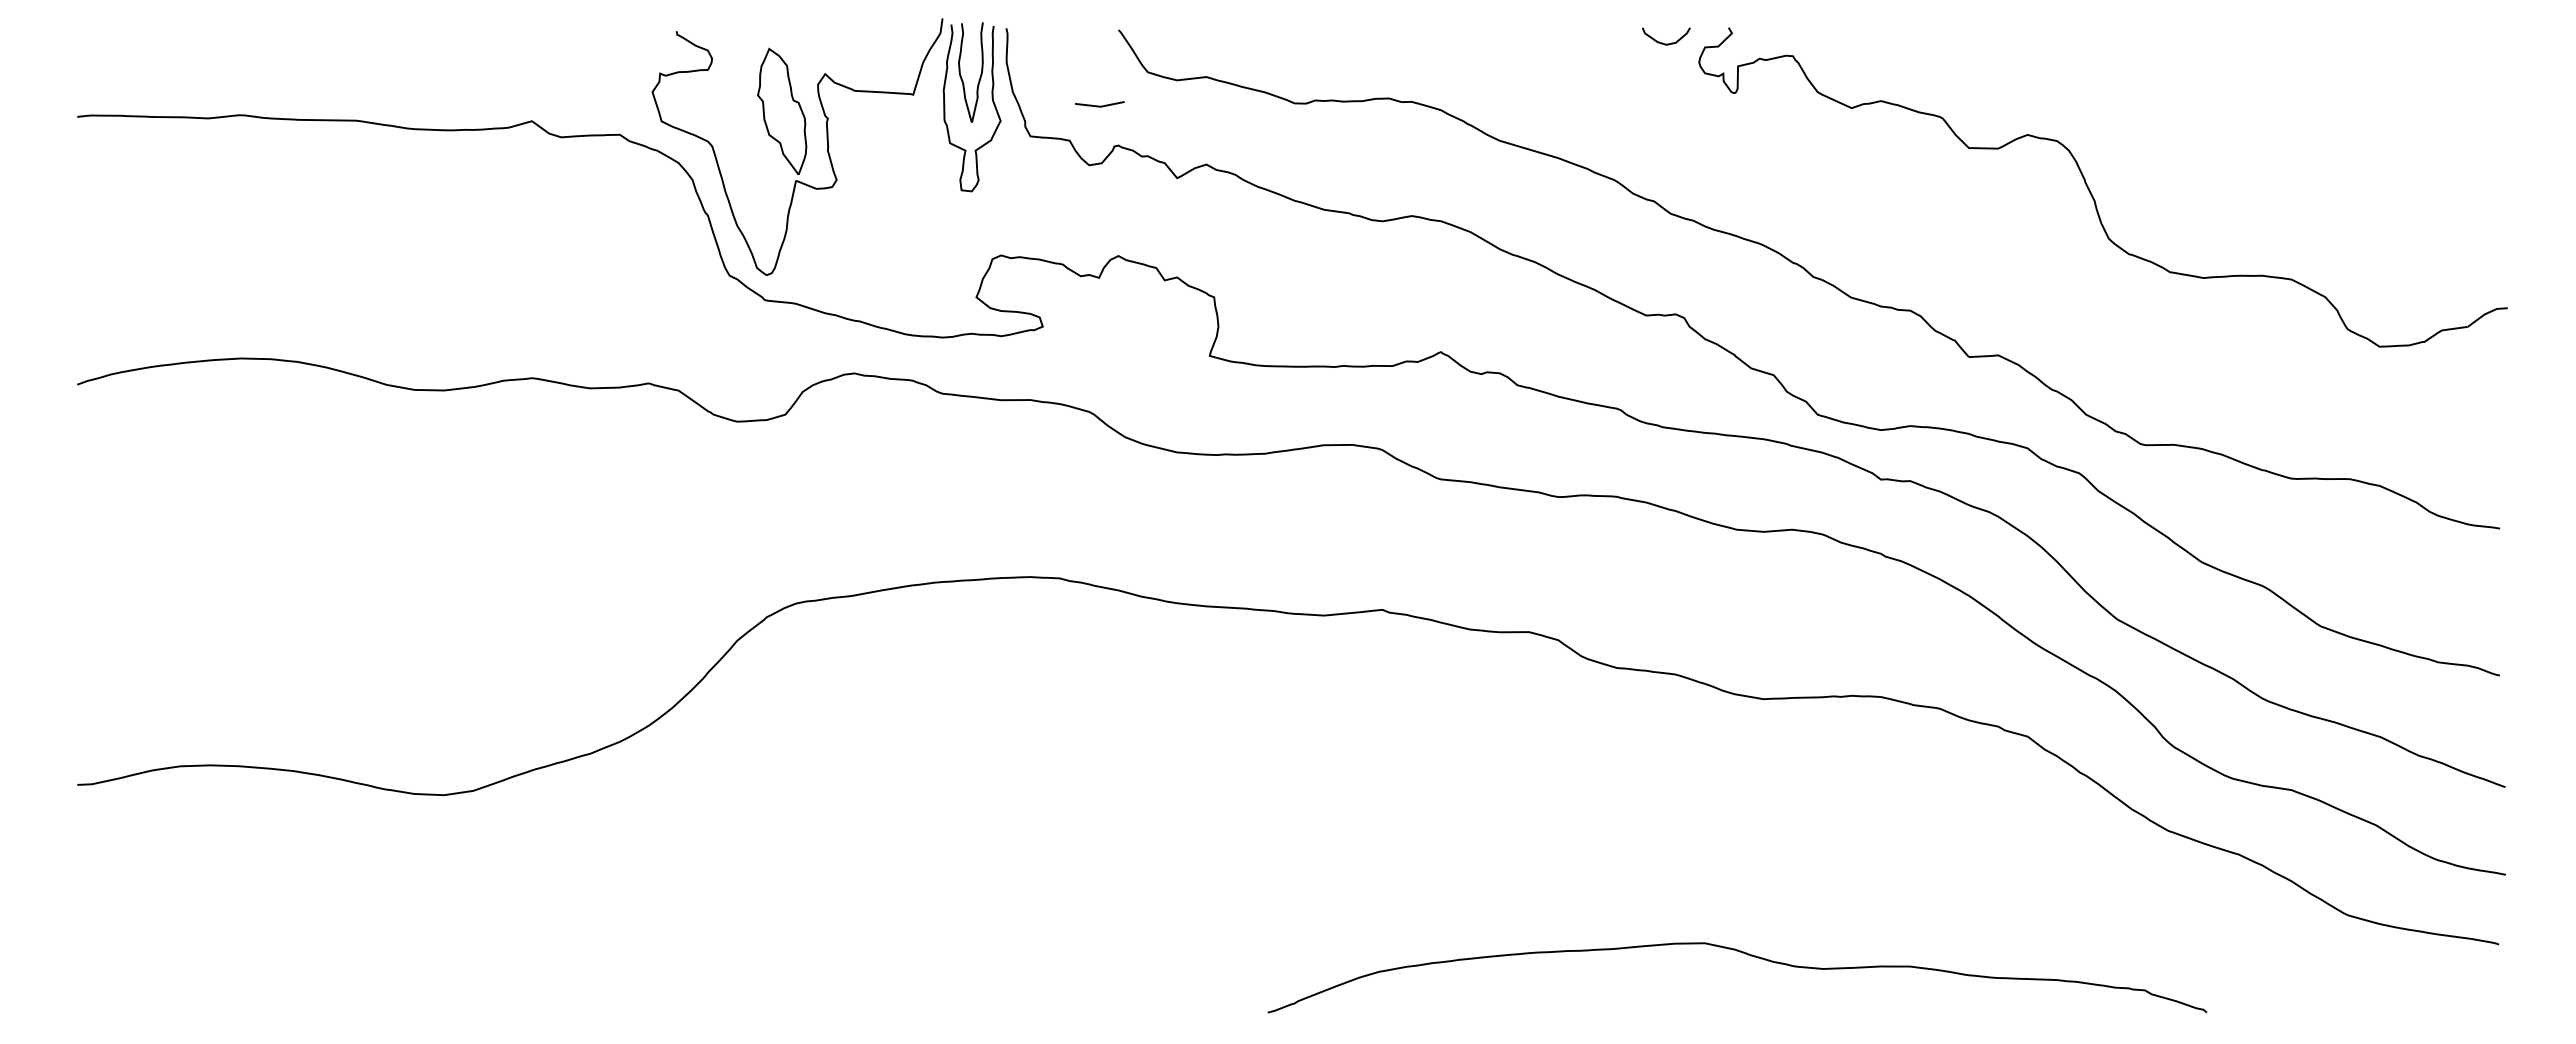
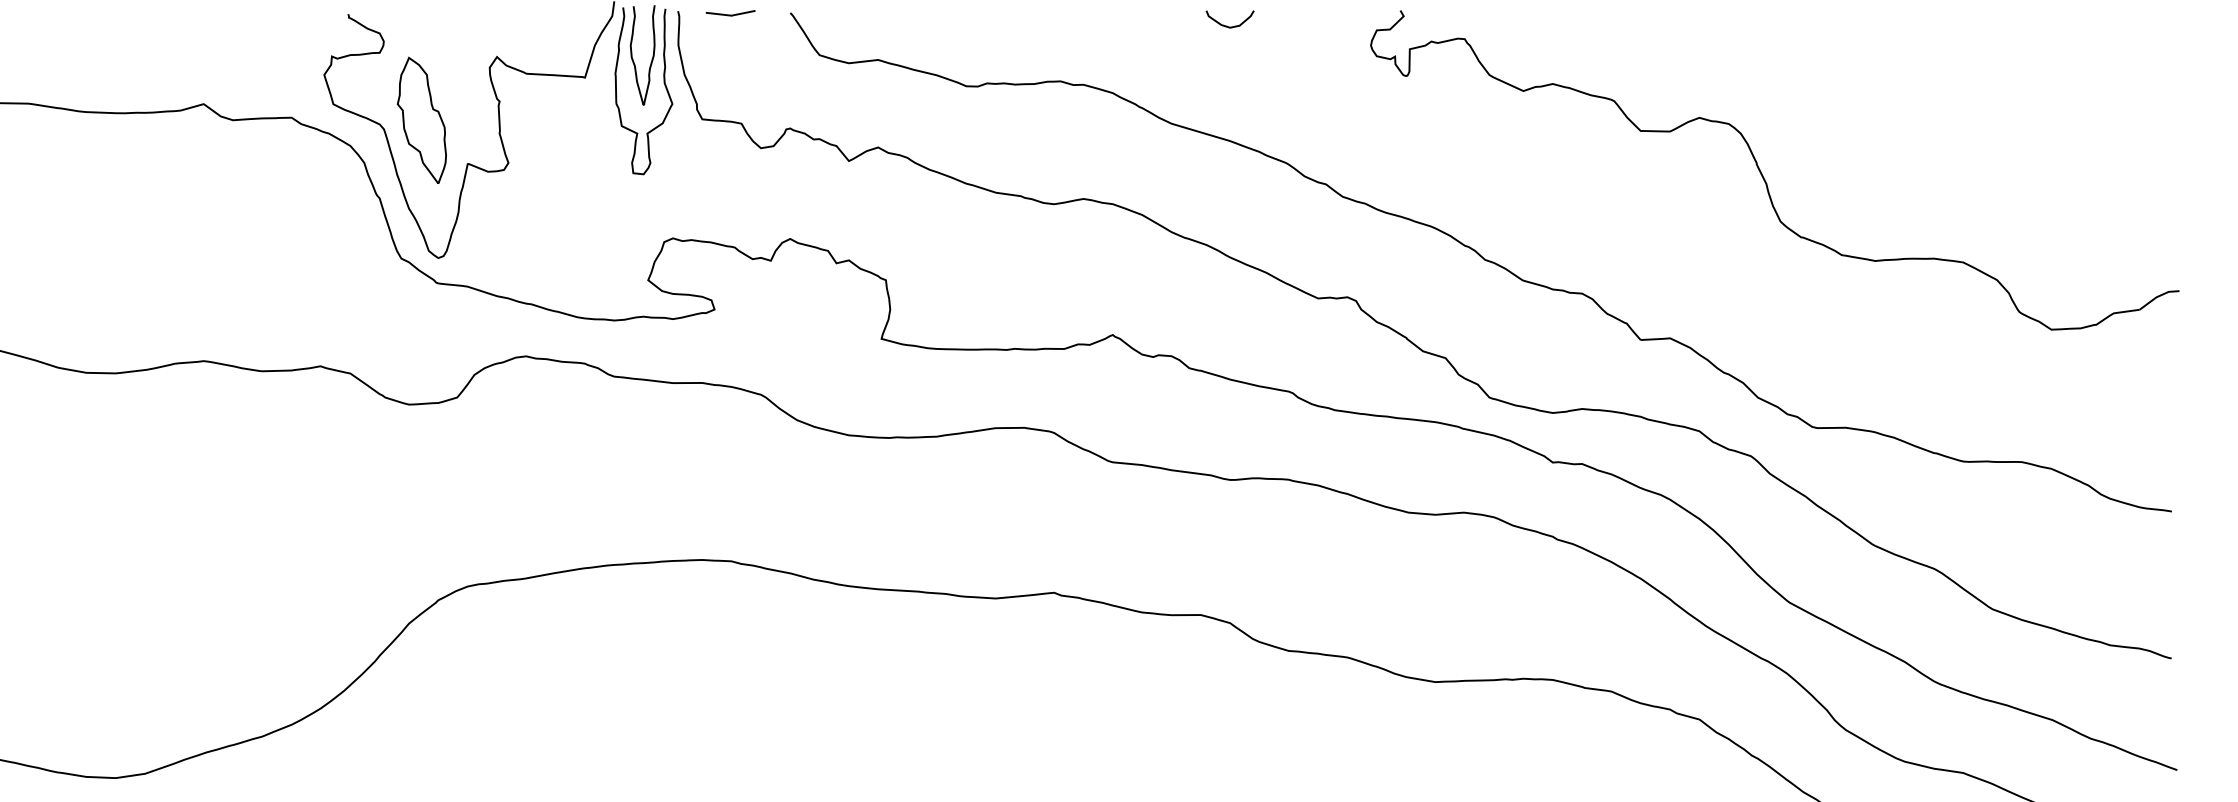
curve: (1666, 43) -> (1230, 26), moved
line: (1099, 105) -> (730, 14), moved
part: (782, 111) -> (422, 120), moved

